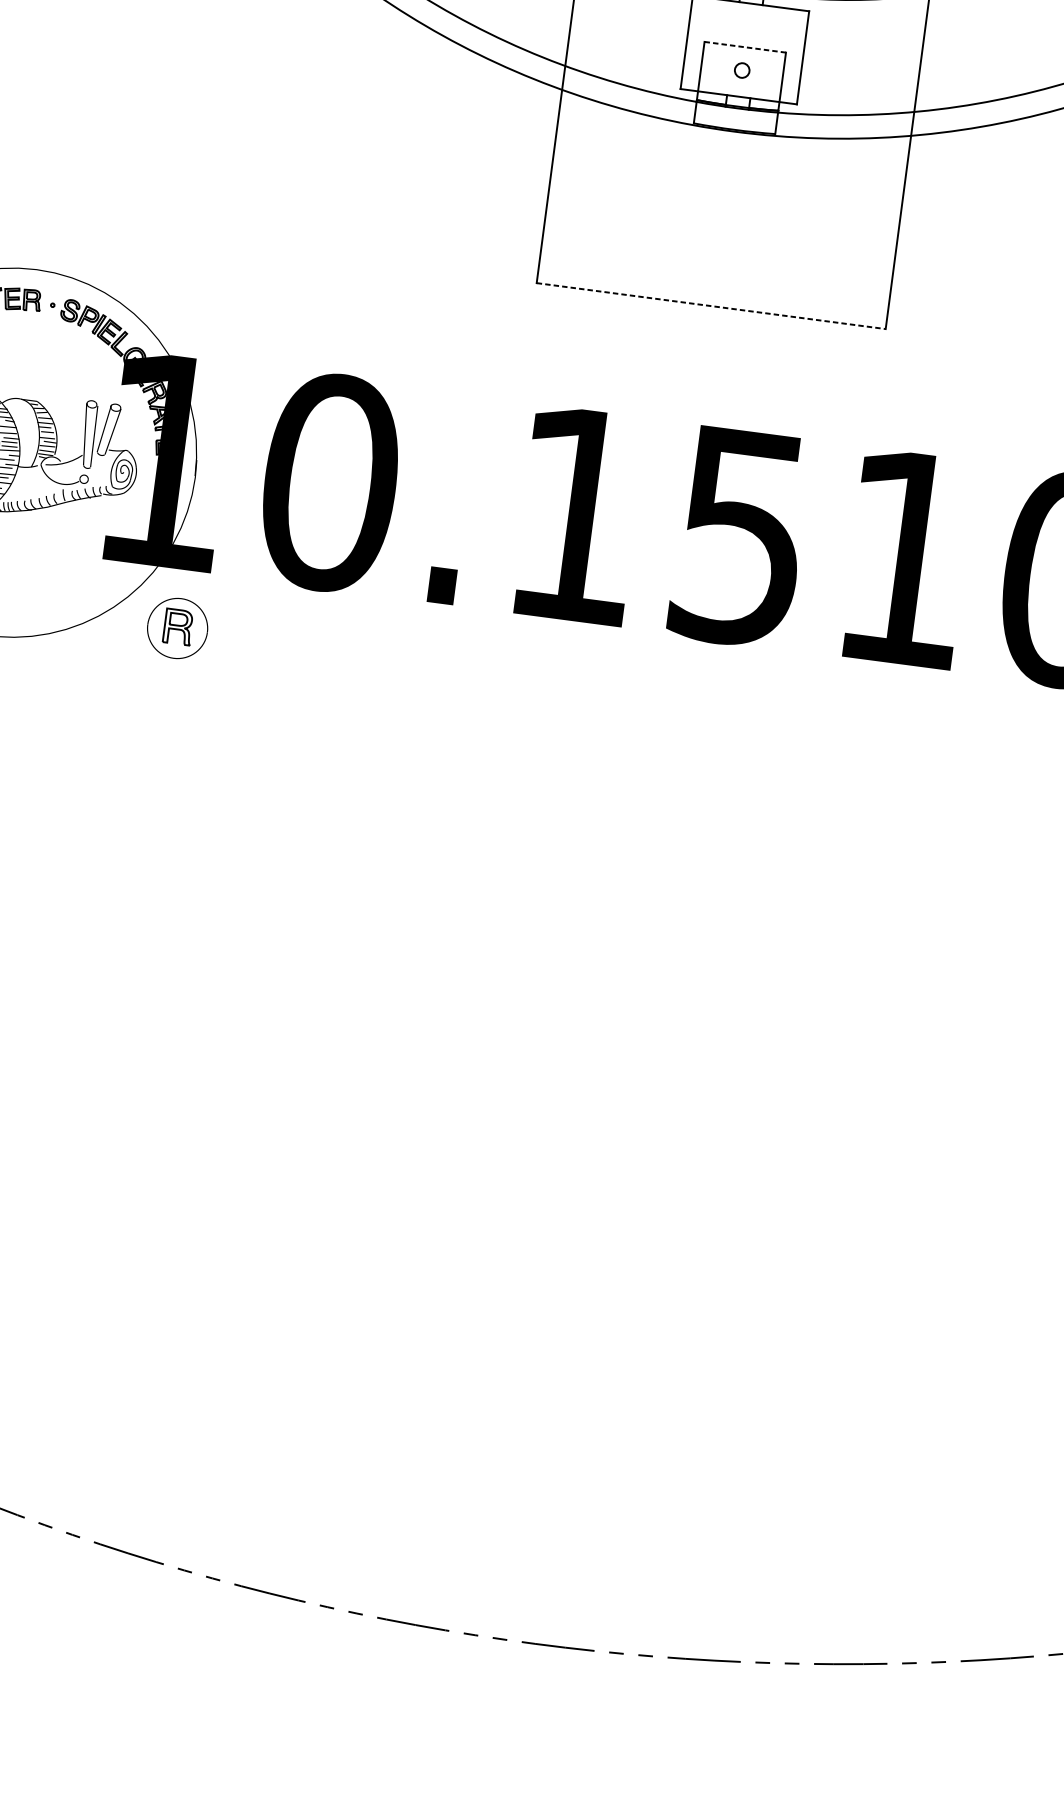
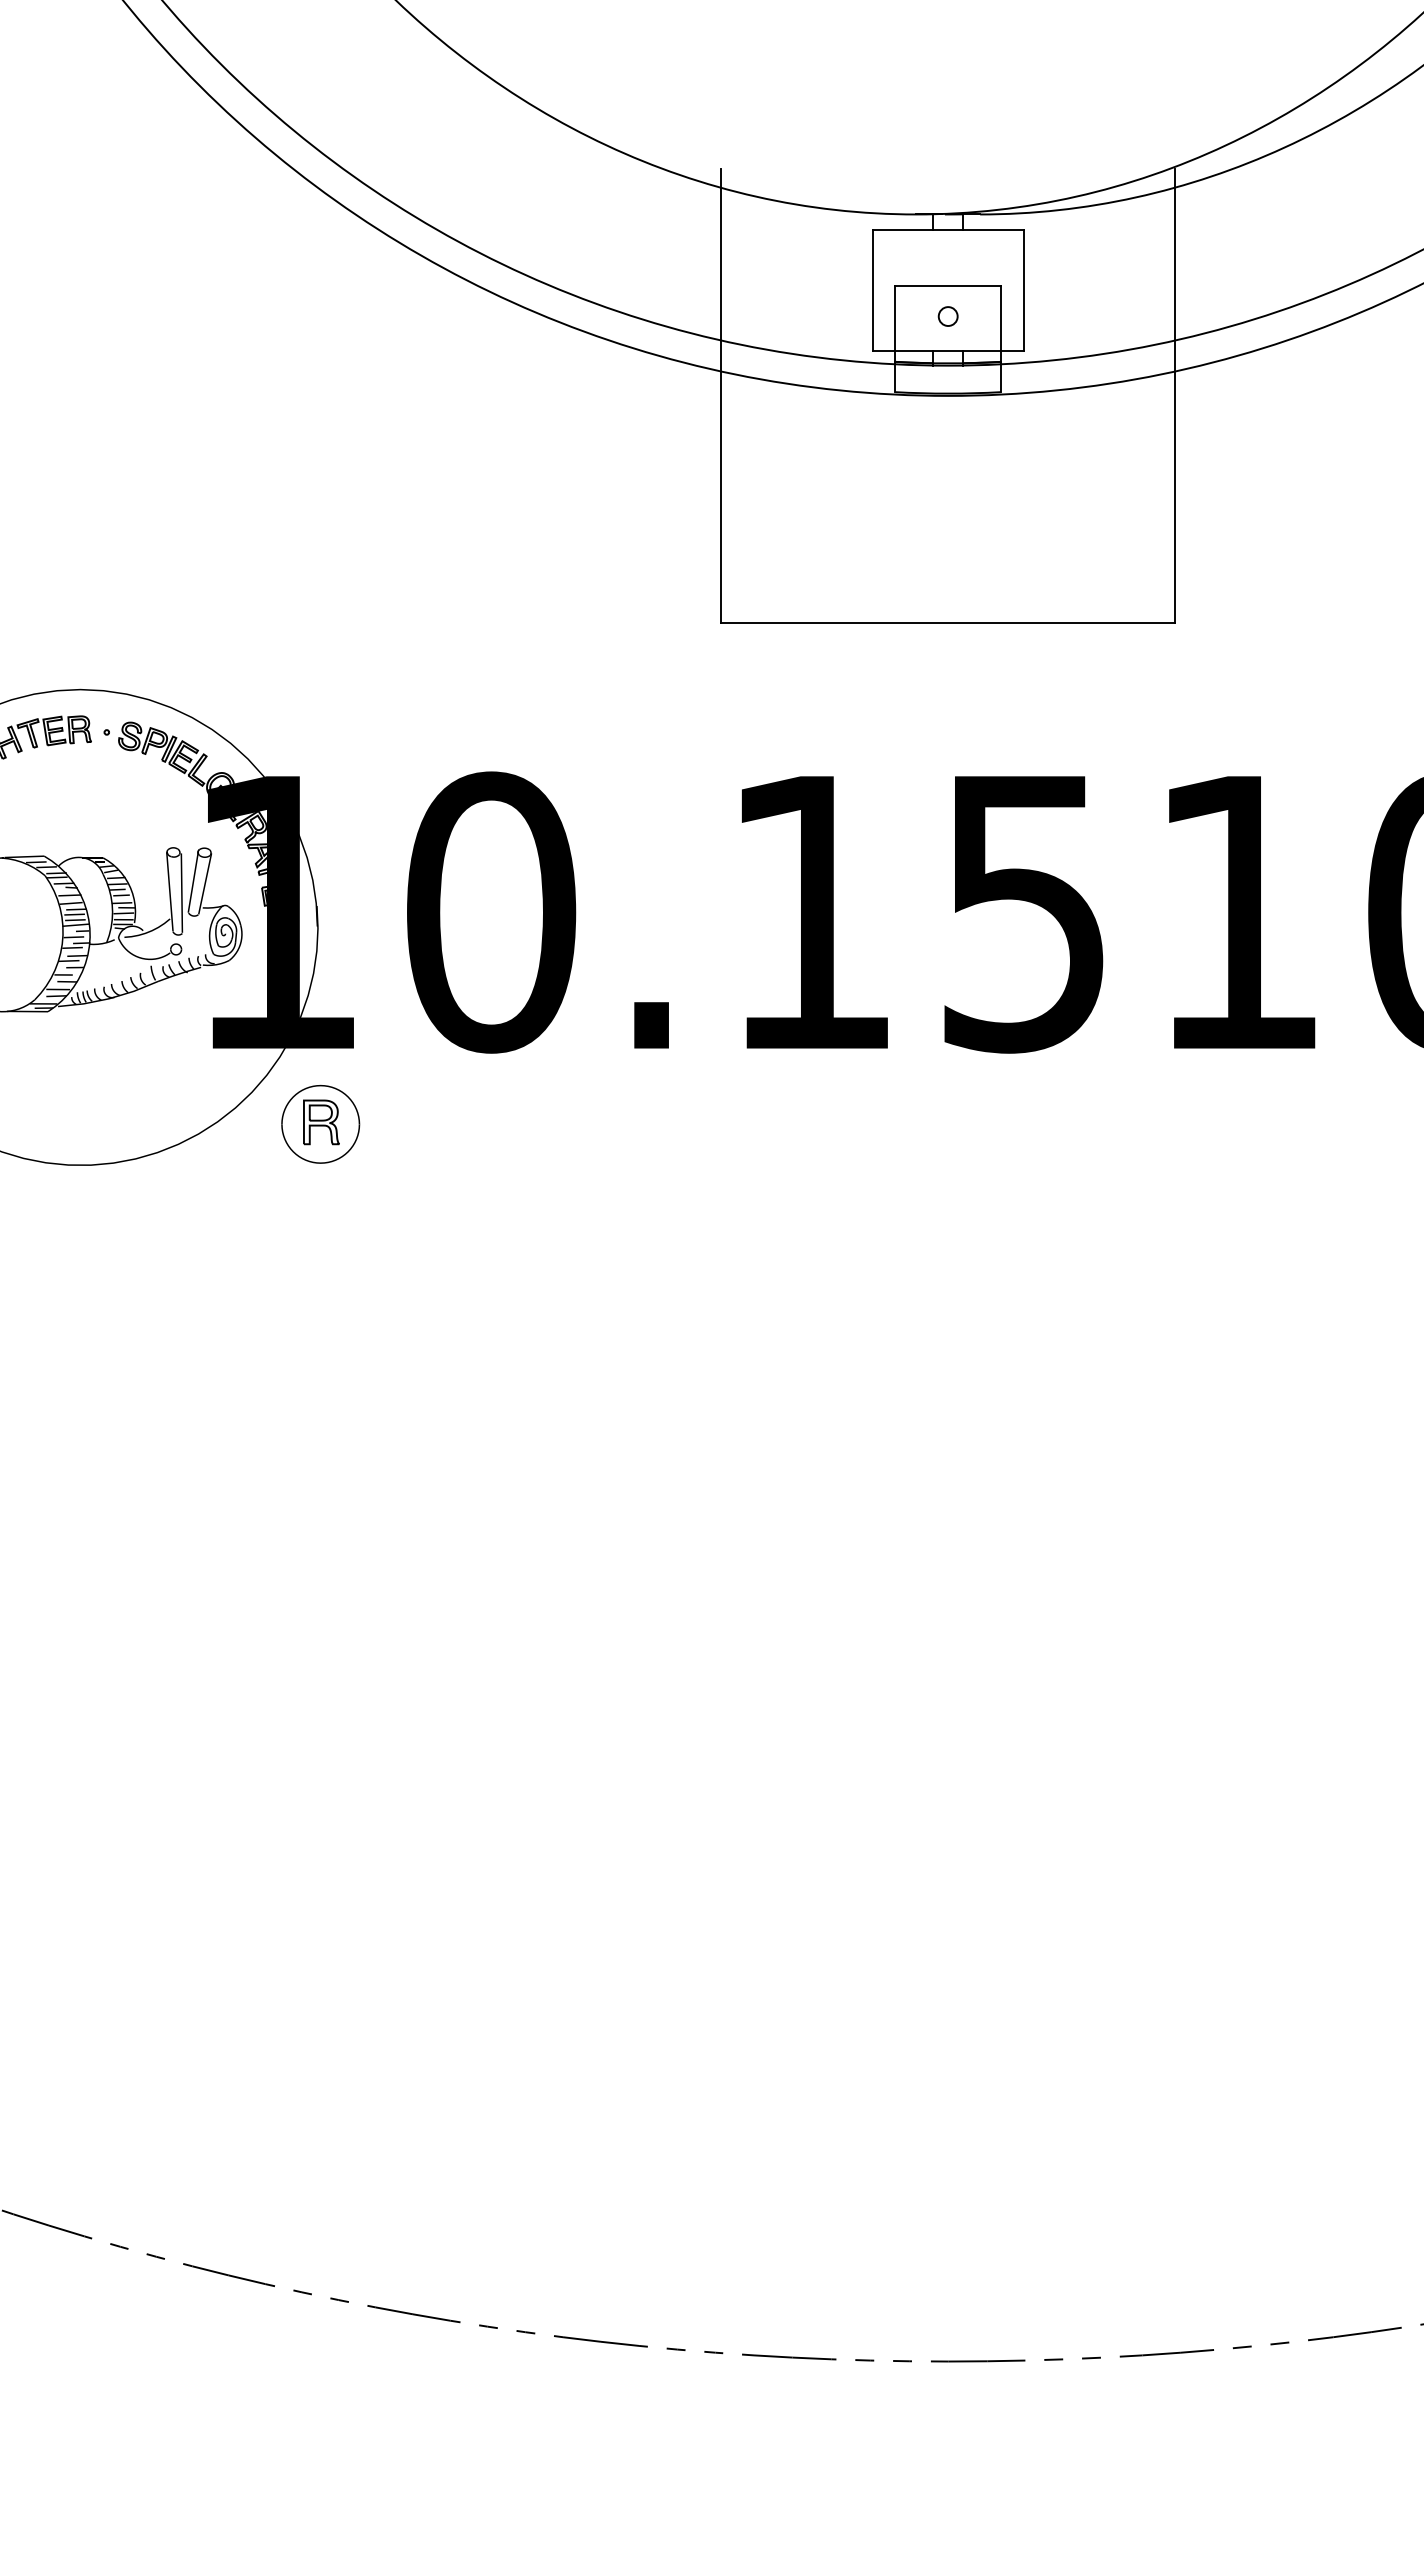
line: (745, 47) -> (948, 286), dashed -> solid
line: (711, 305) -> (948, 622), dashed -> solid

